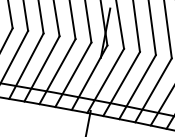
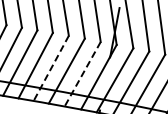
line: (41, 69) -> (50, 68), solid -> dashed
line: (73, 74) -> (82, 73), solid -> dashed

